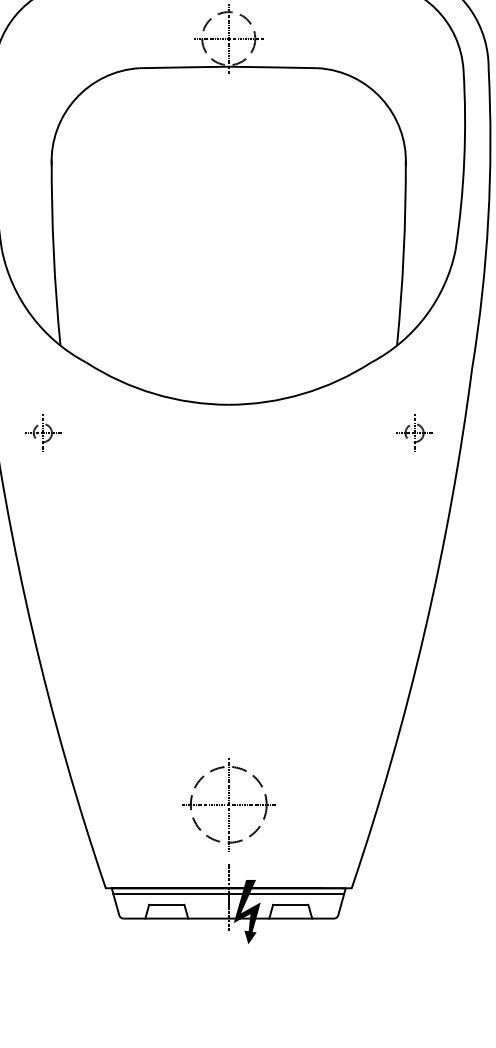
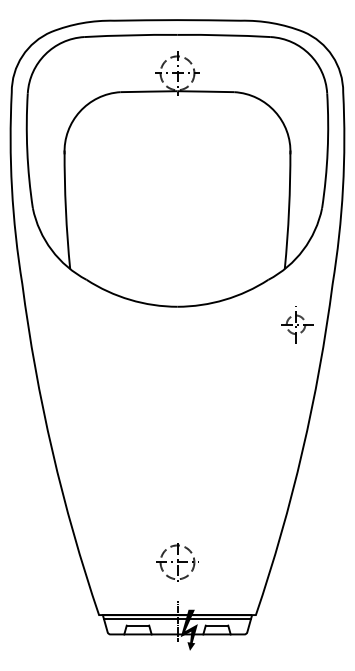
part: (42, 432) -> (58, 324), removed
part: (413, 432) -> (295, 324), size x1.6
part: (228, 807) -> (177, 563), size x0.7

